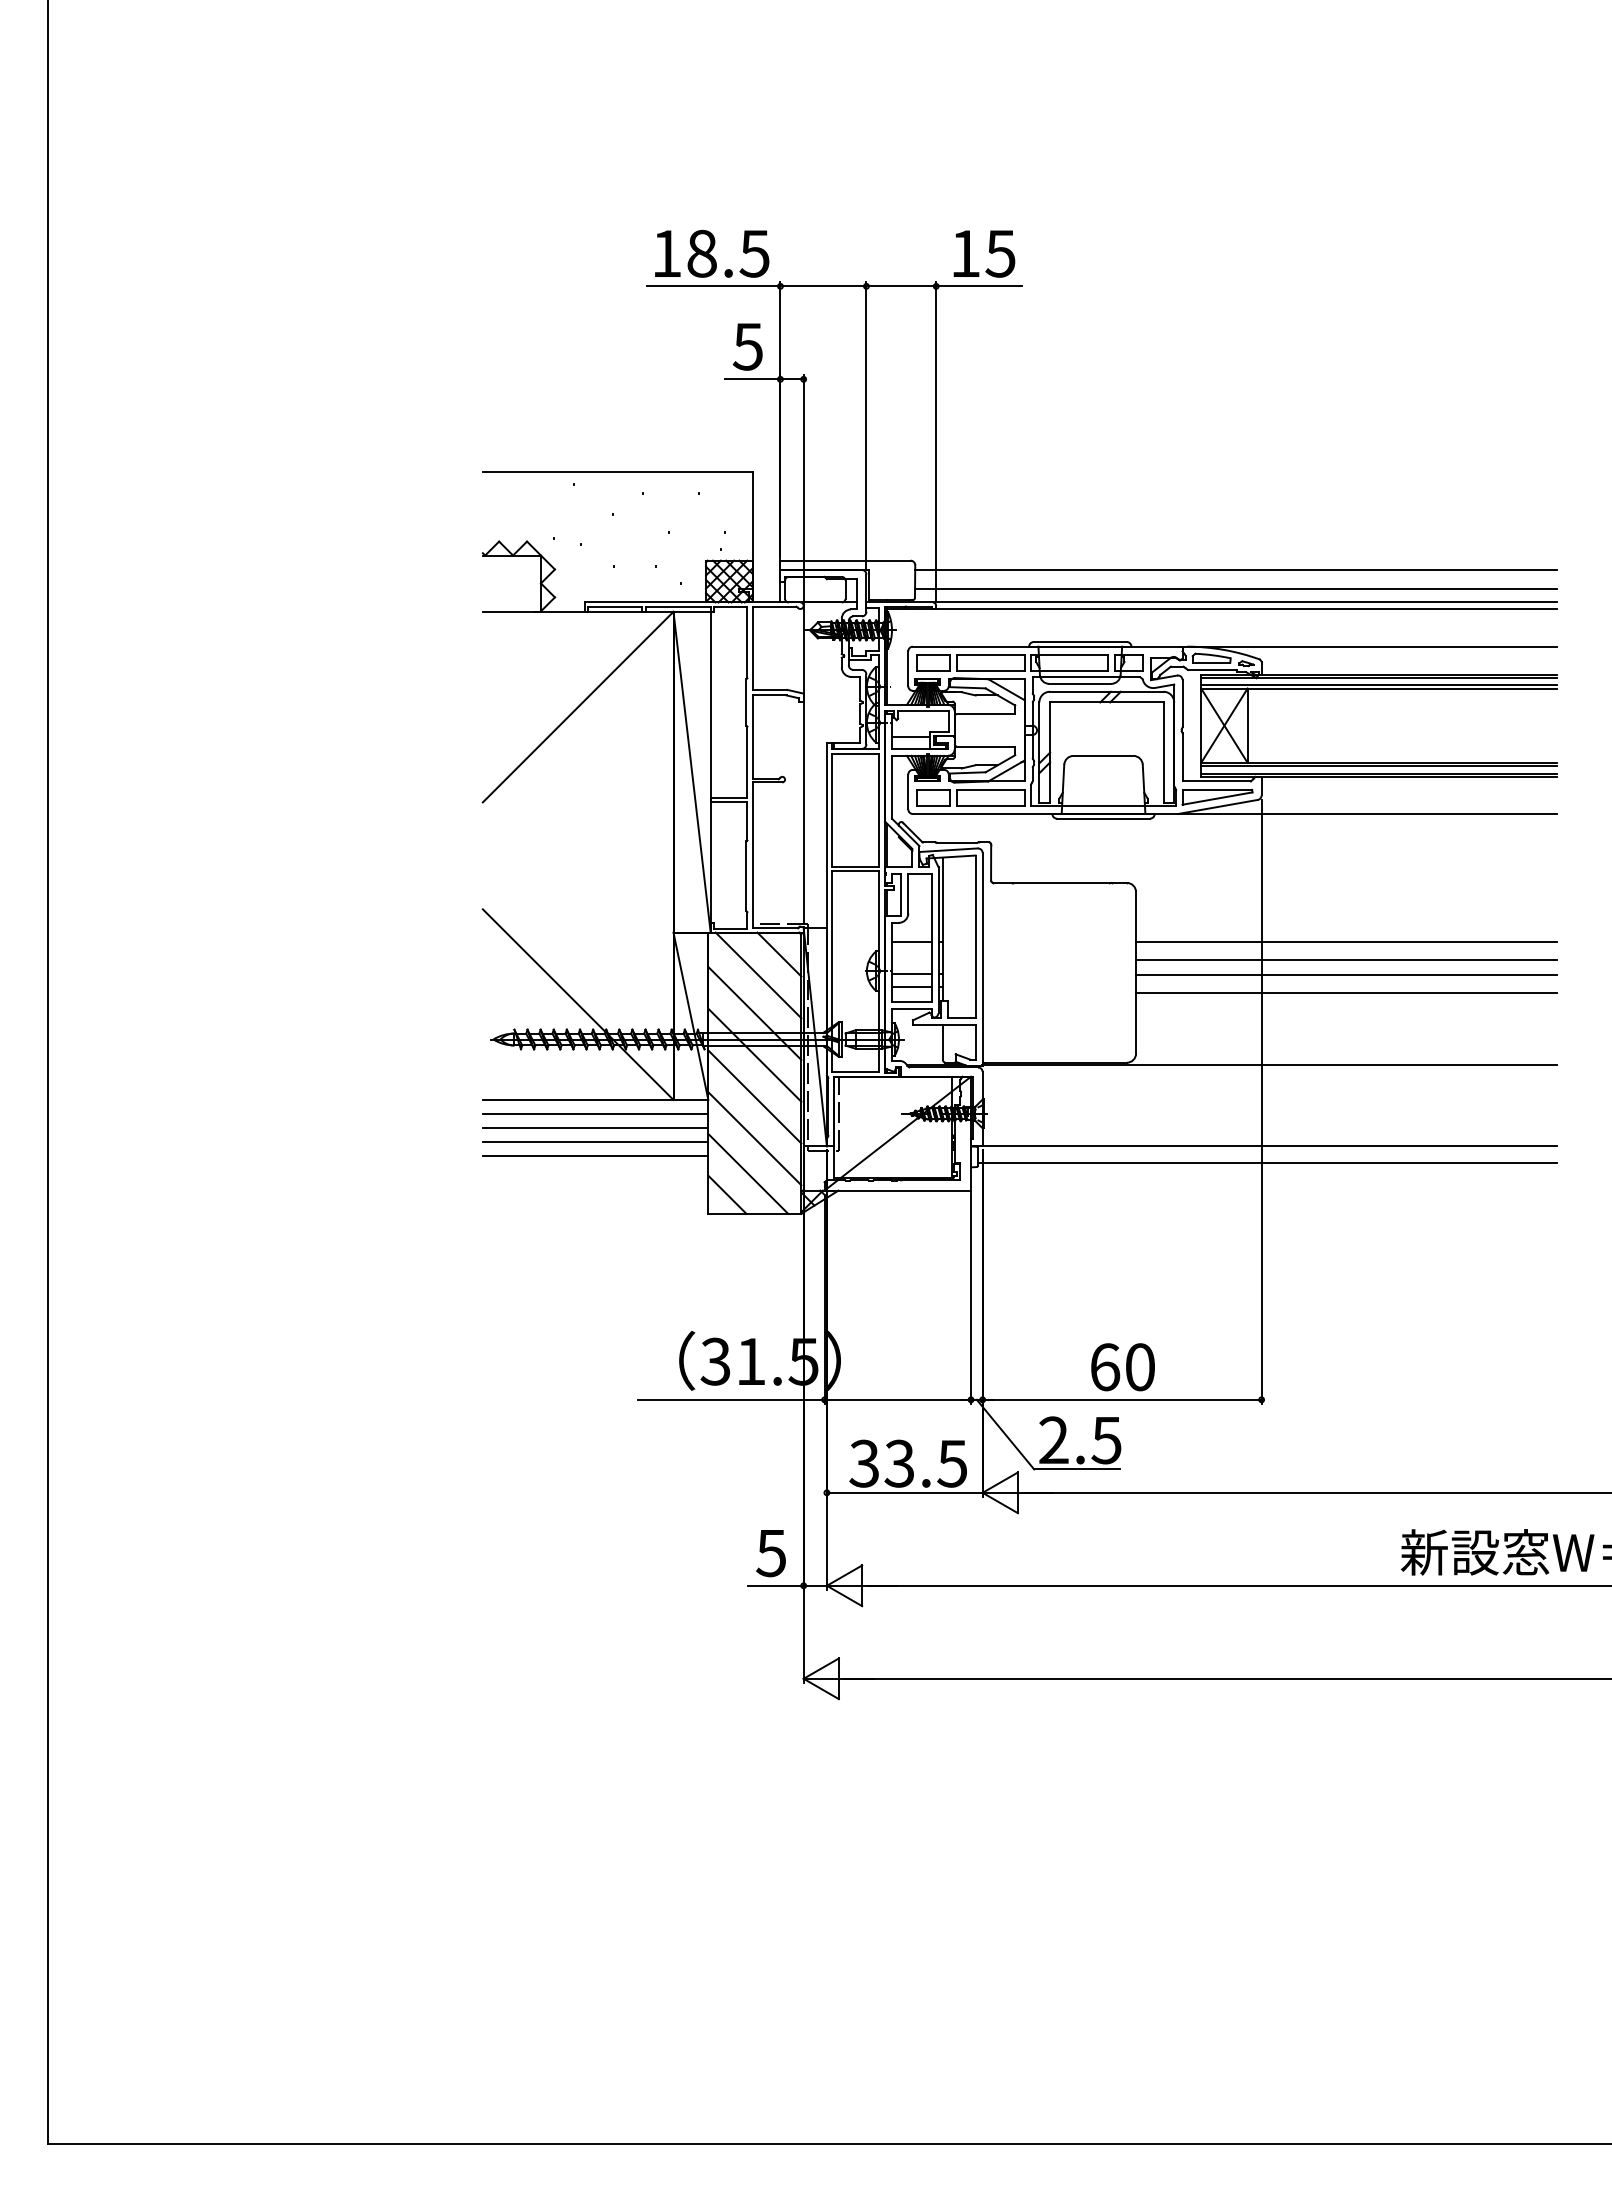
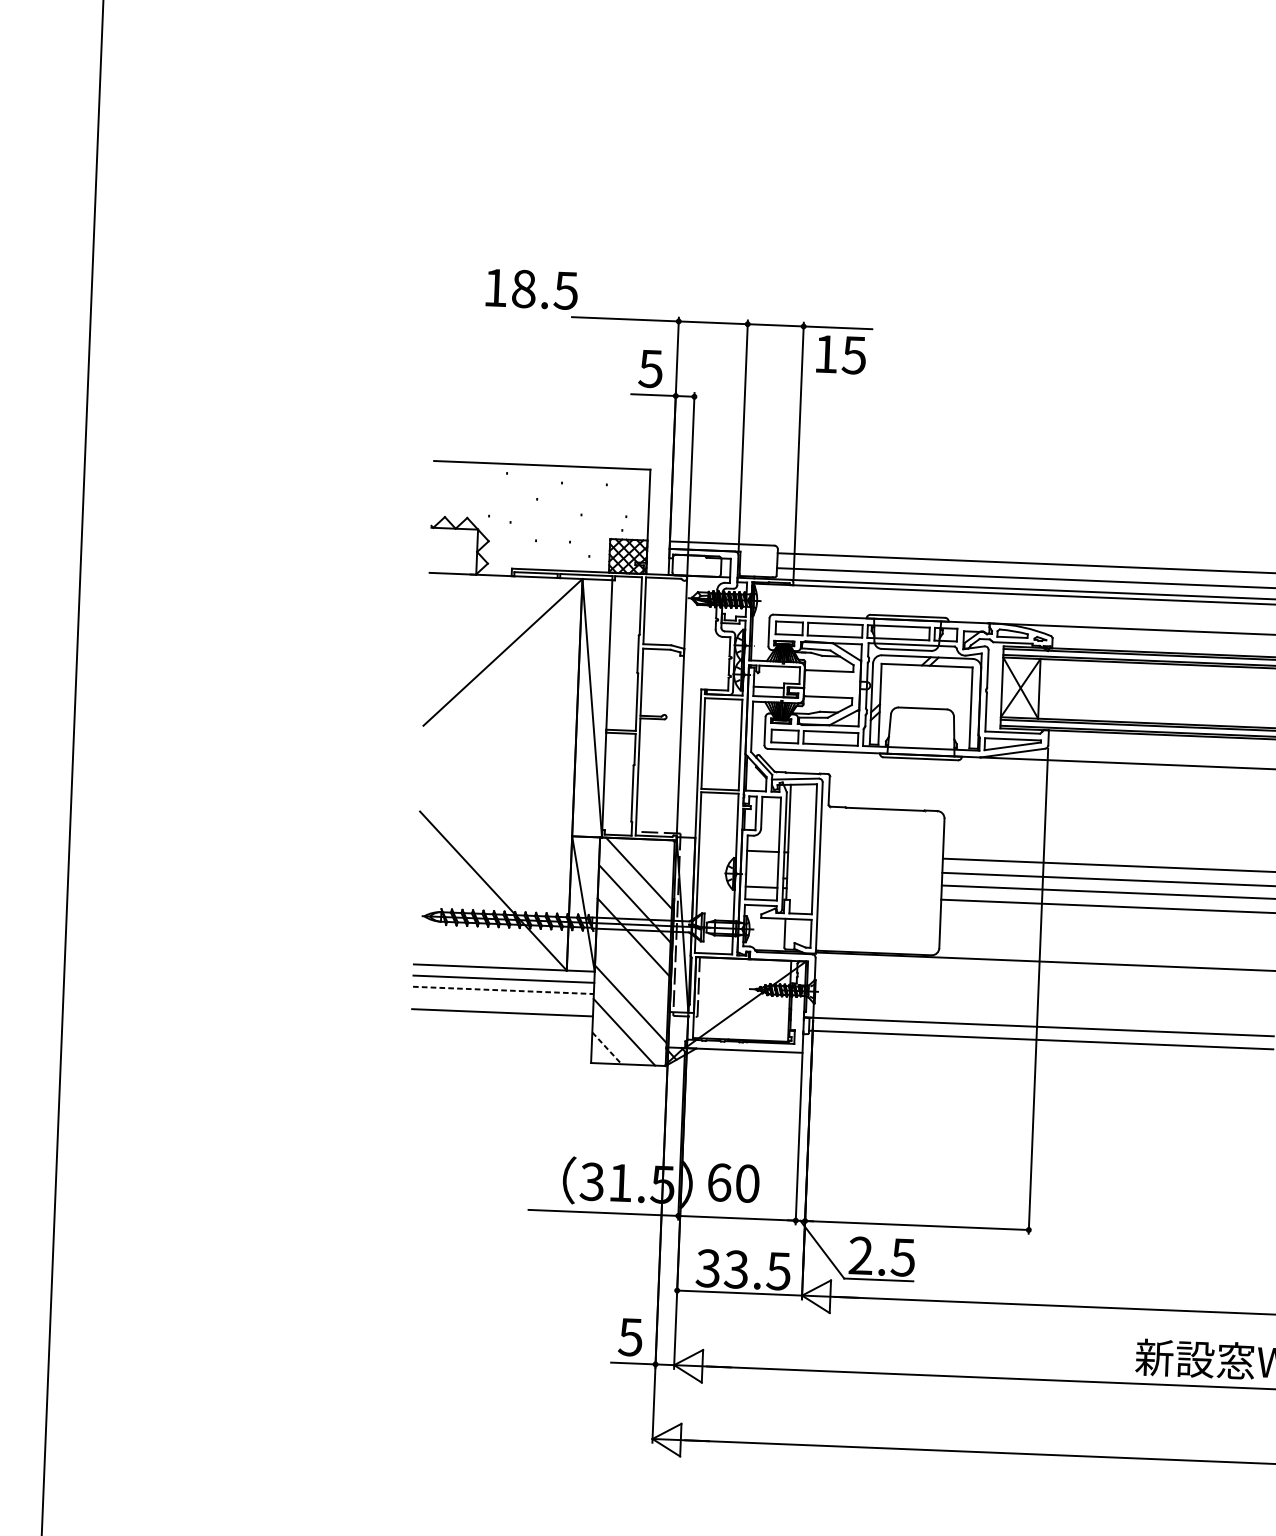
text: (712, 253) -> (532, 289), moved
text: (984, 253) -> (841, 354), moved
line: (779, 954) -> (656, 857), removed
line: (911, 974) -> (761, 877), removed
line: (754, 1096) -> (631, 970), removed
line: (595, 1127) -> (503, 990), solid -> dashed
line: (595, 1141) -> (502, 1001), removed
line: (727, 1194) -> (607, 1048), solid -> dashed
text: (1122, 1367) -> (733, 1183), moved

